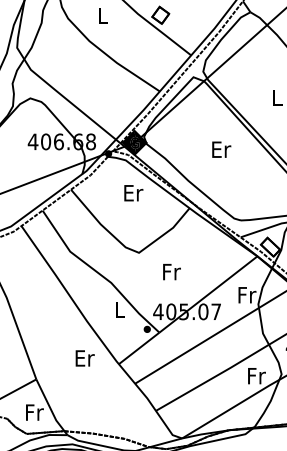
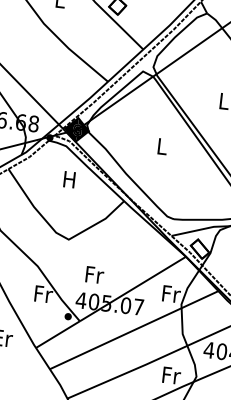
text: (221, 149) -> (162, 146), Er -> L
text: (133, 193) -> (70, 180), Er -> H
text: (171, 272) -> (94, 275), moved
text: (120, 310) -> (43, 294), L -> Fr

